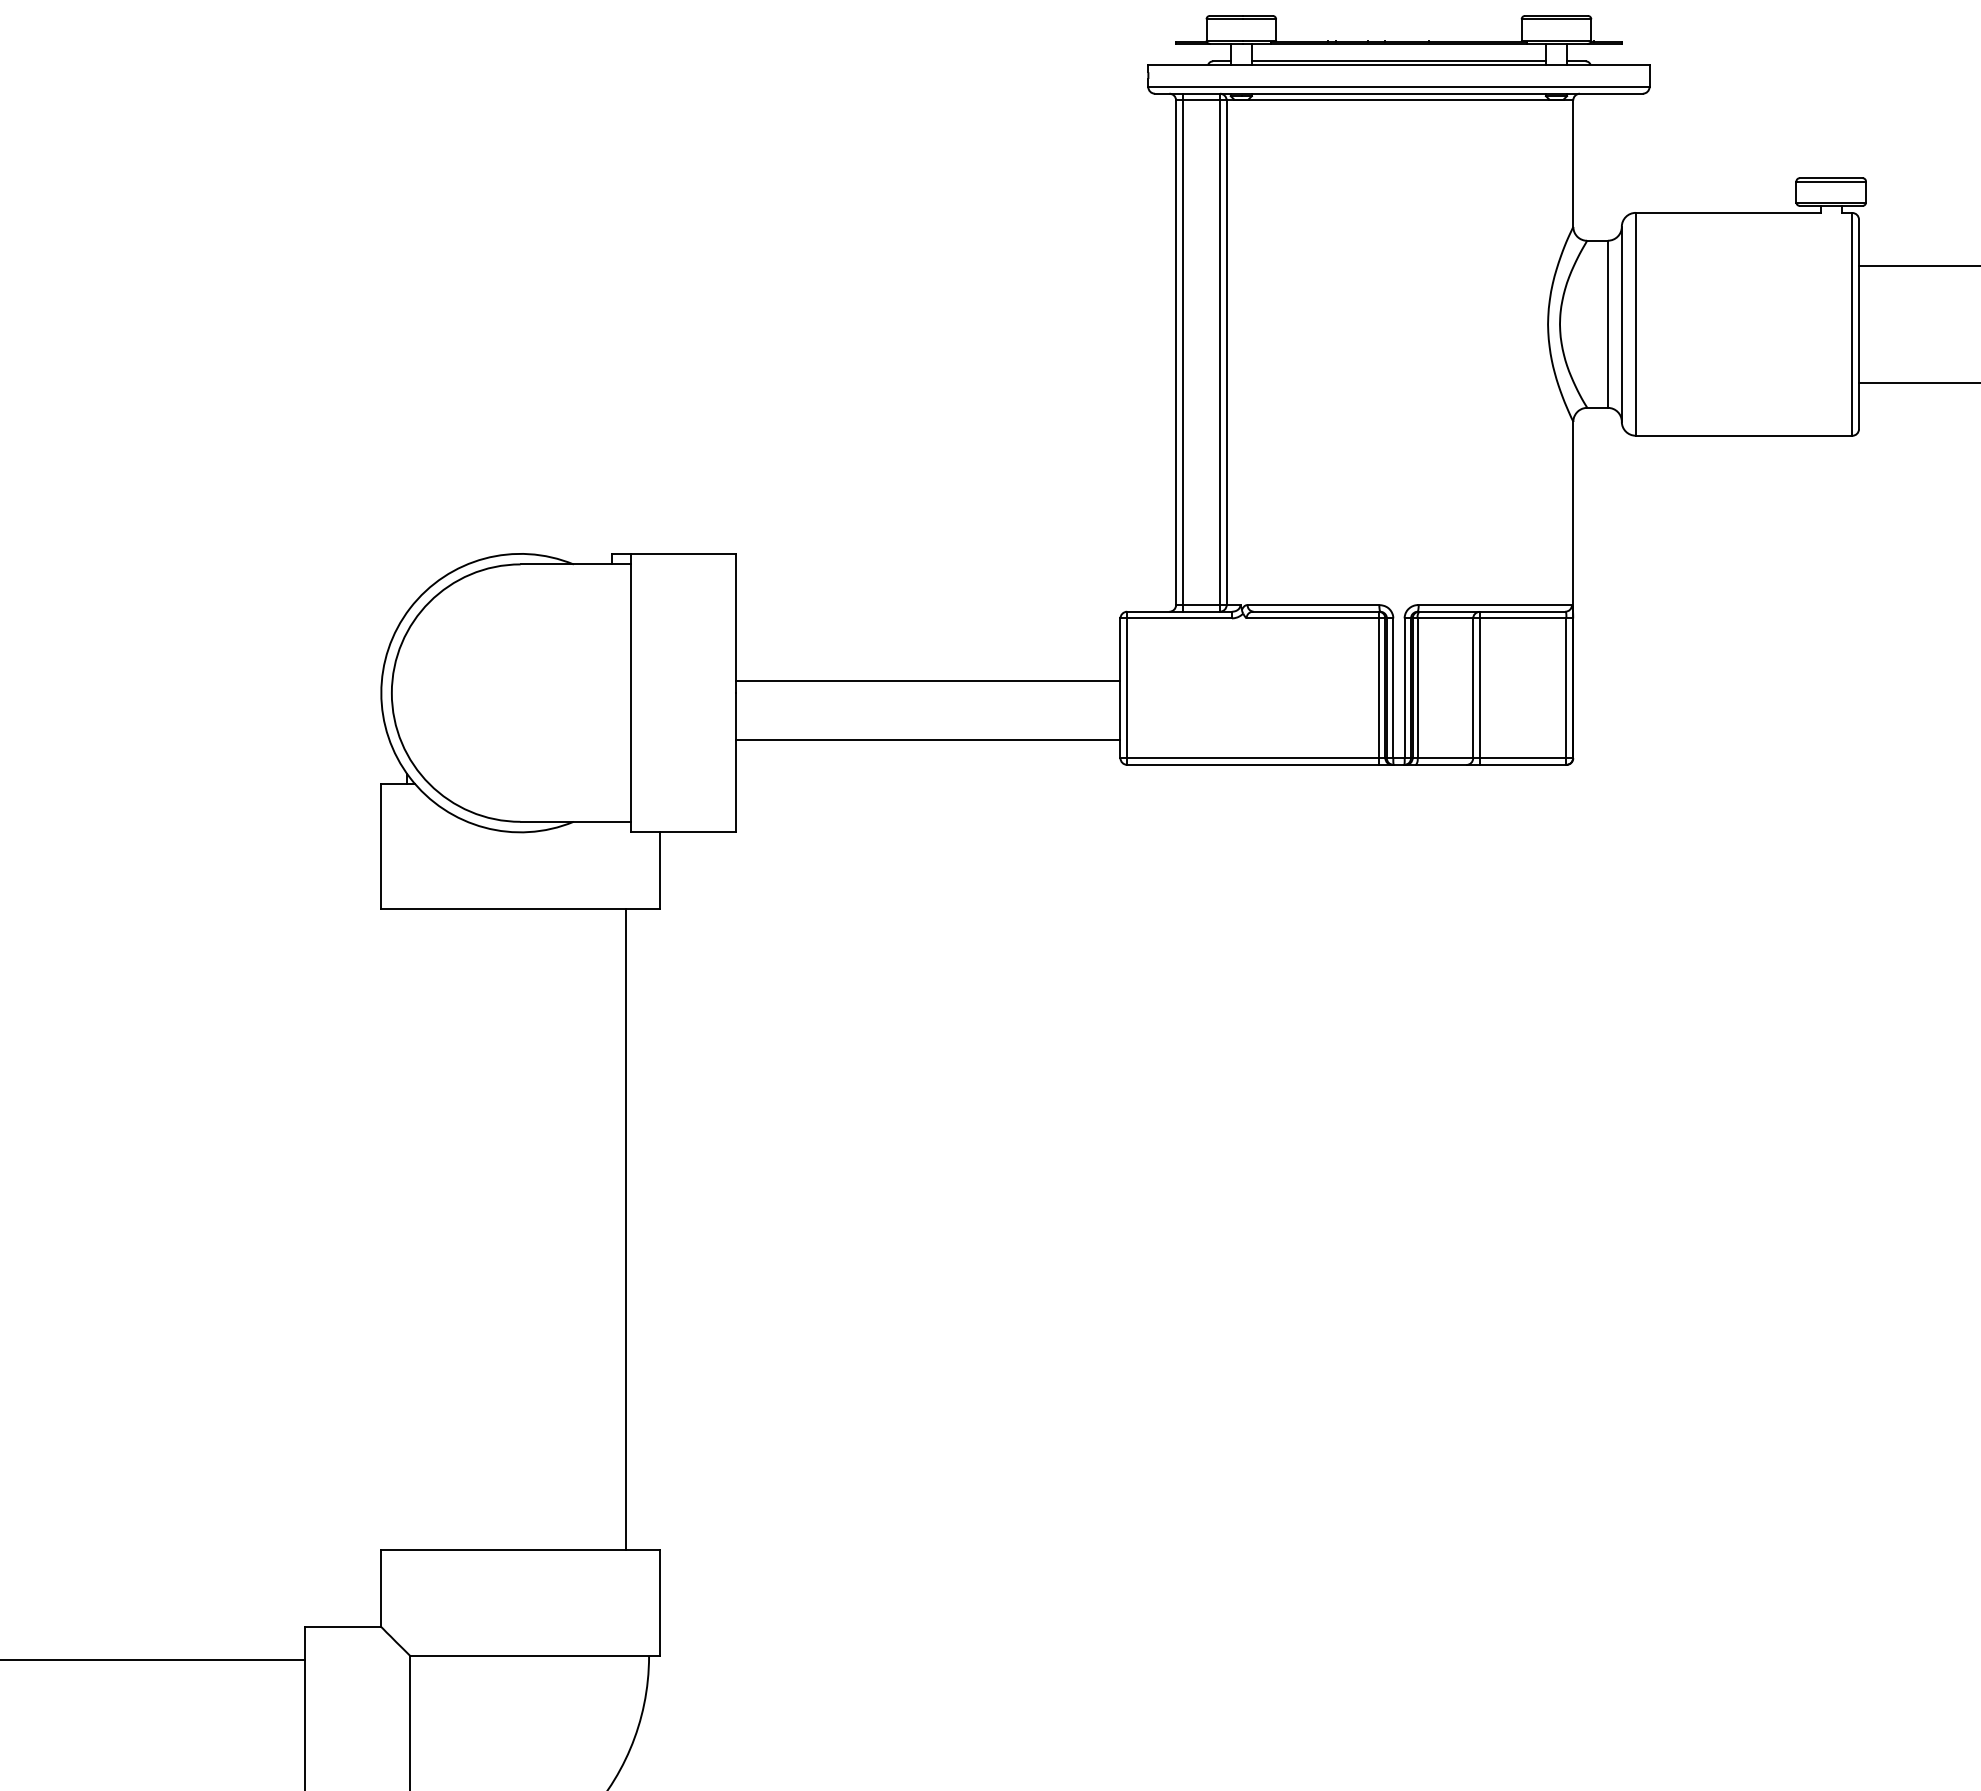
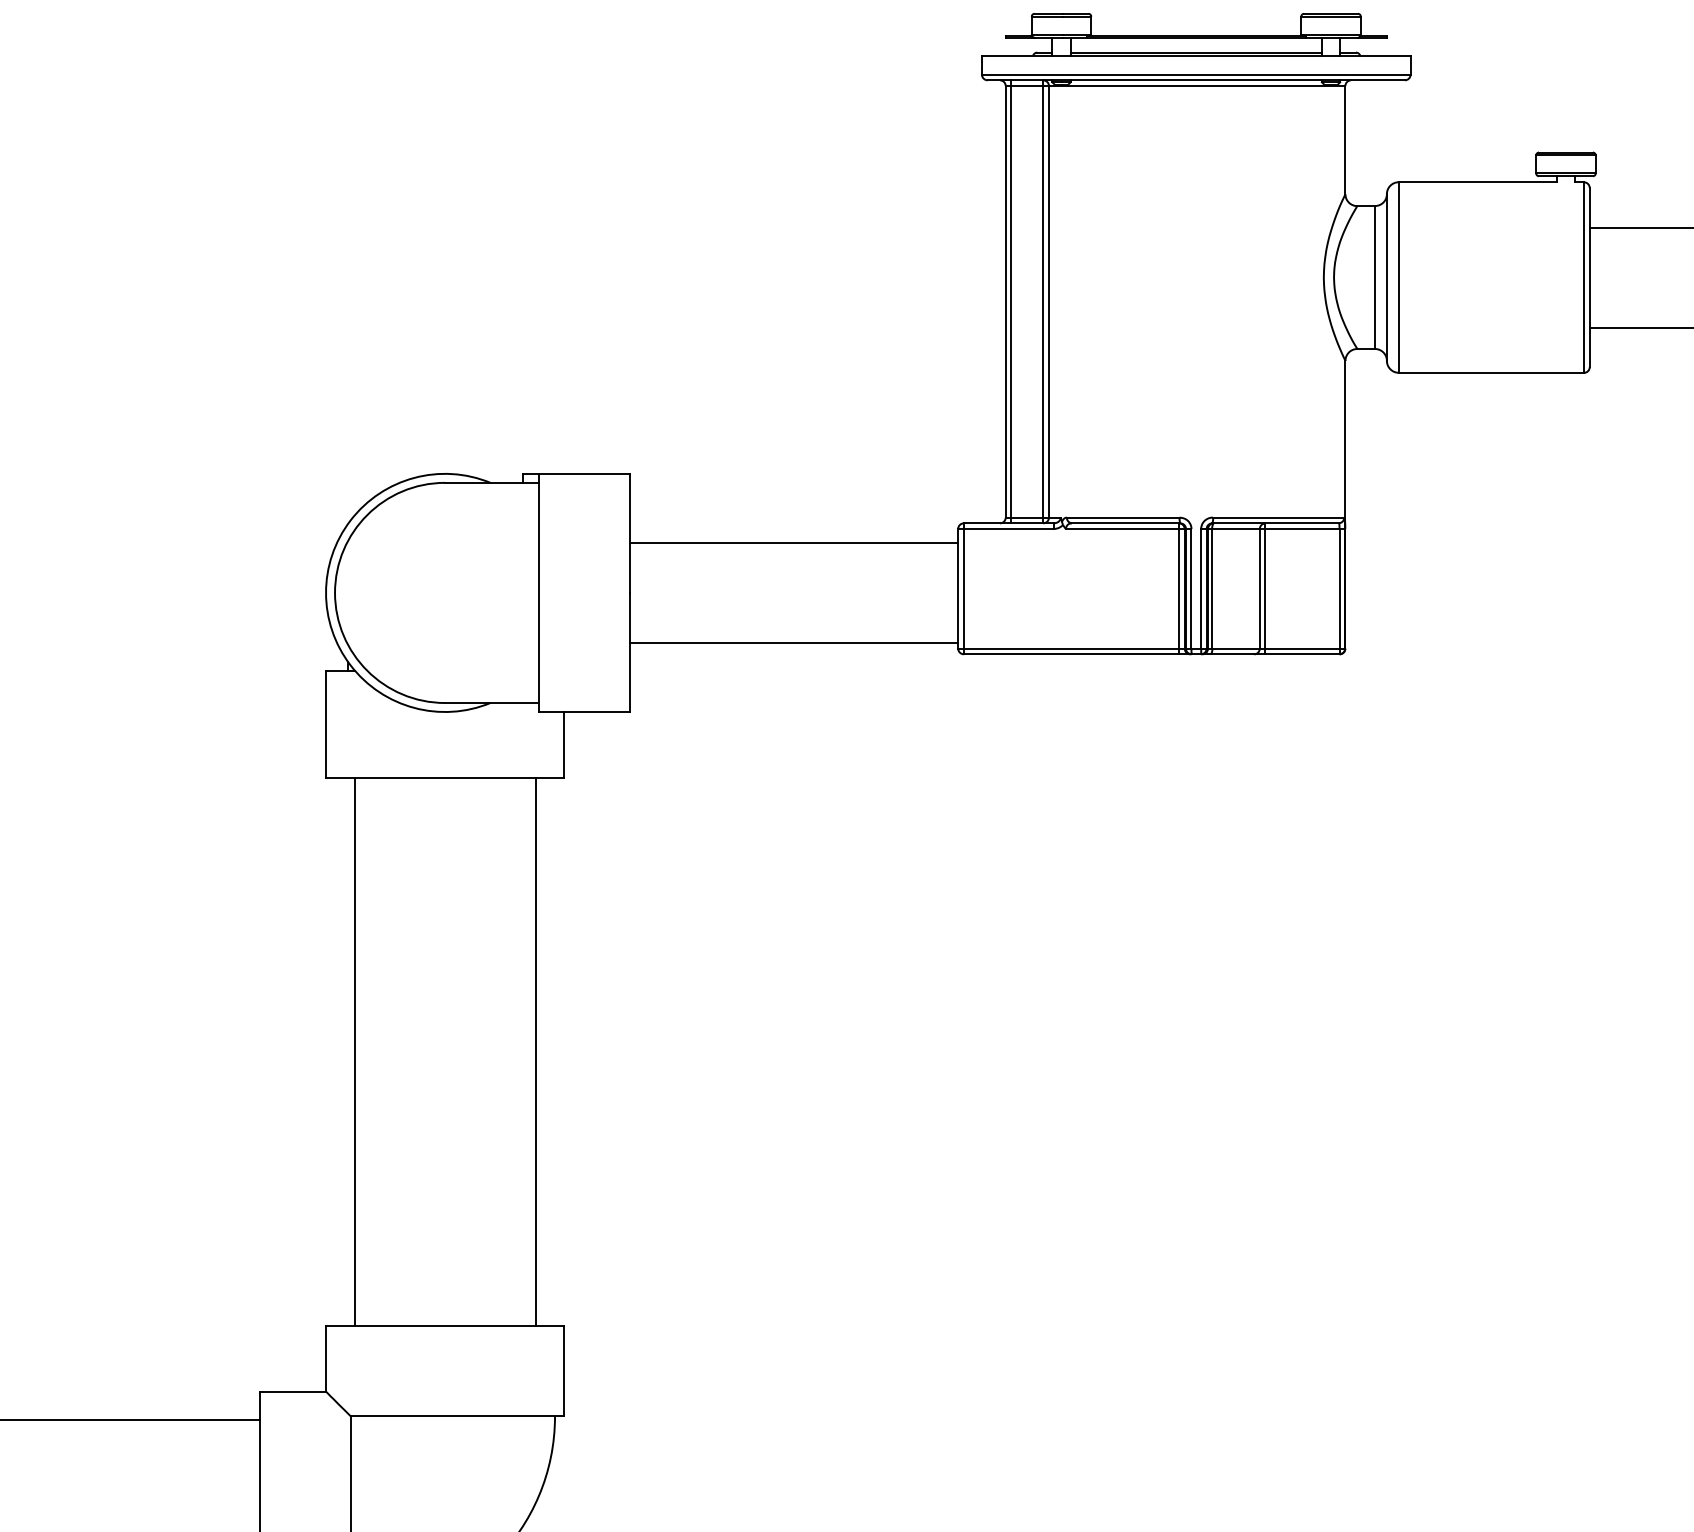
line: (928, 680) -> (793, 642), moved
line: (928, 739) -> (793, 542), moved
line: (414, 1229) -> (354, 1051), added

